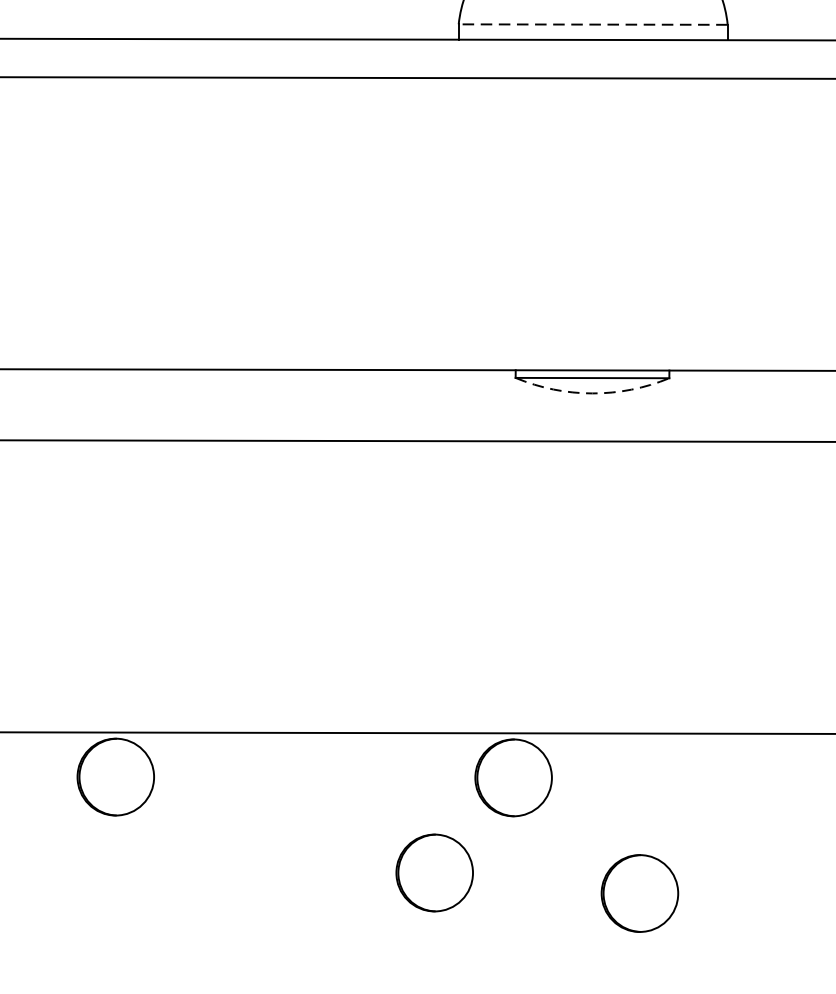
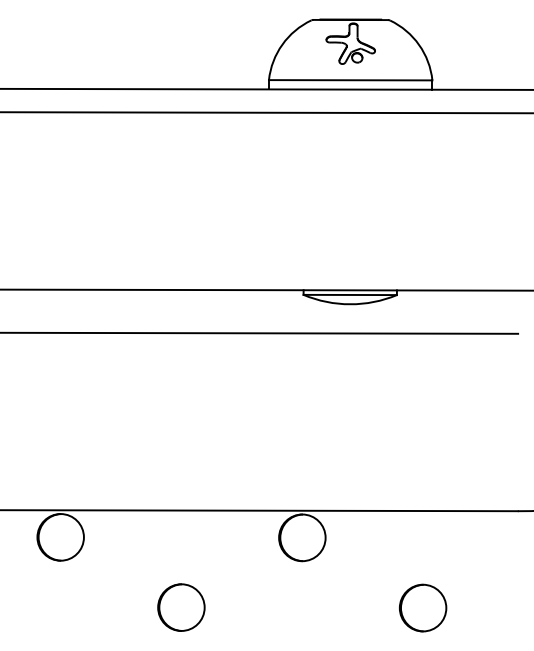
line: (592, 25) -> (350, 80), dashed -> solid
arc: (592, 393) -> (350, 304), dashed -> solid
part: (434, 872) -> (181, 607), moved
part: (640, 892) -> (423, 607), moved

